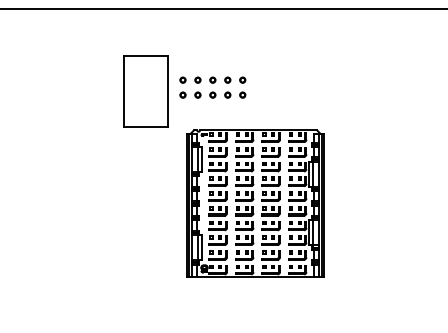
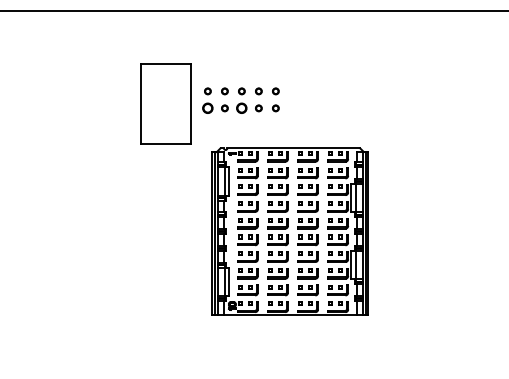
part: (182, 95) -> (207, 108), size x1.6
part: (212, 95) -> (241, 108), size x1.6

